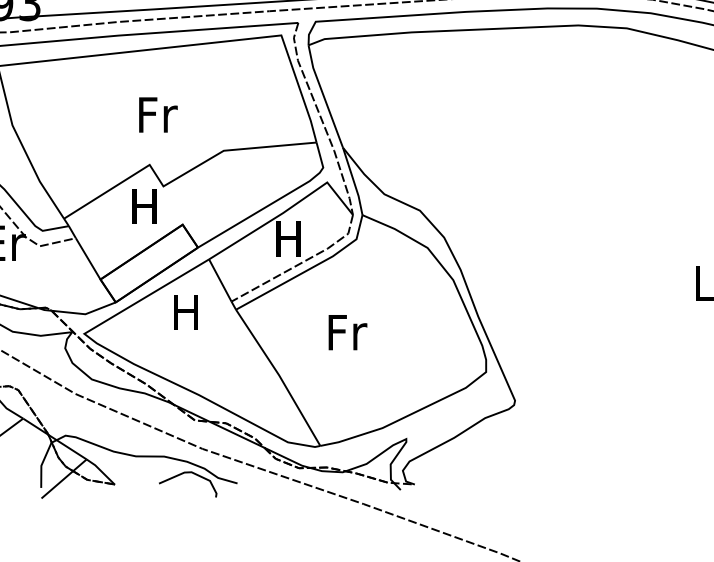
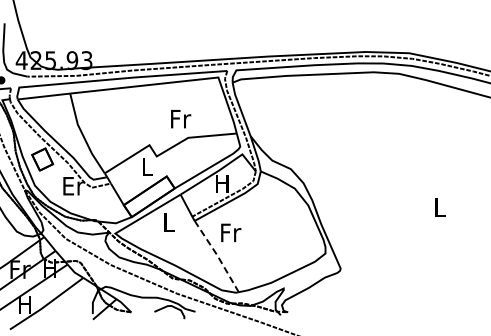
text: (159, 115) -> (181, 119), moved
text: (143, 205) -> (146, 166), H -> L
text: (185, 312) -> (168, 222), H -> L
text: (348, 331) -> (231, 232), moved
line: (279, 375) -> (217, 255), solid -> dashed

